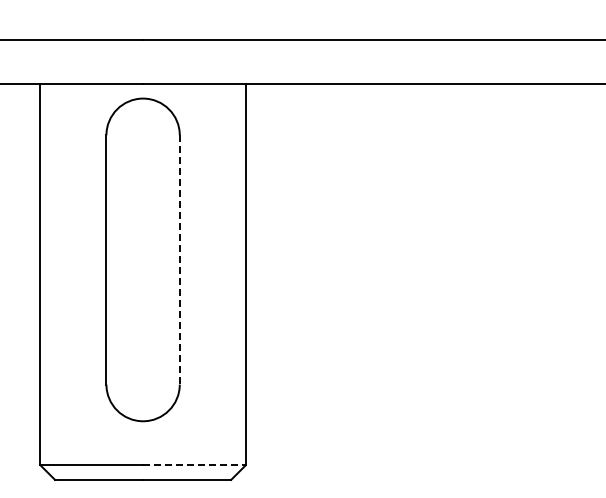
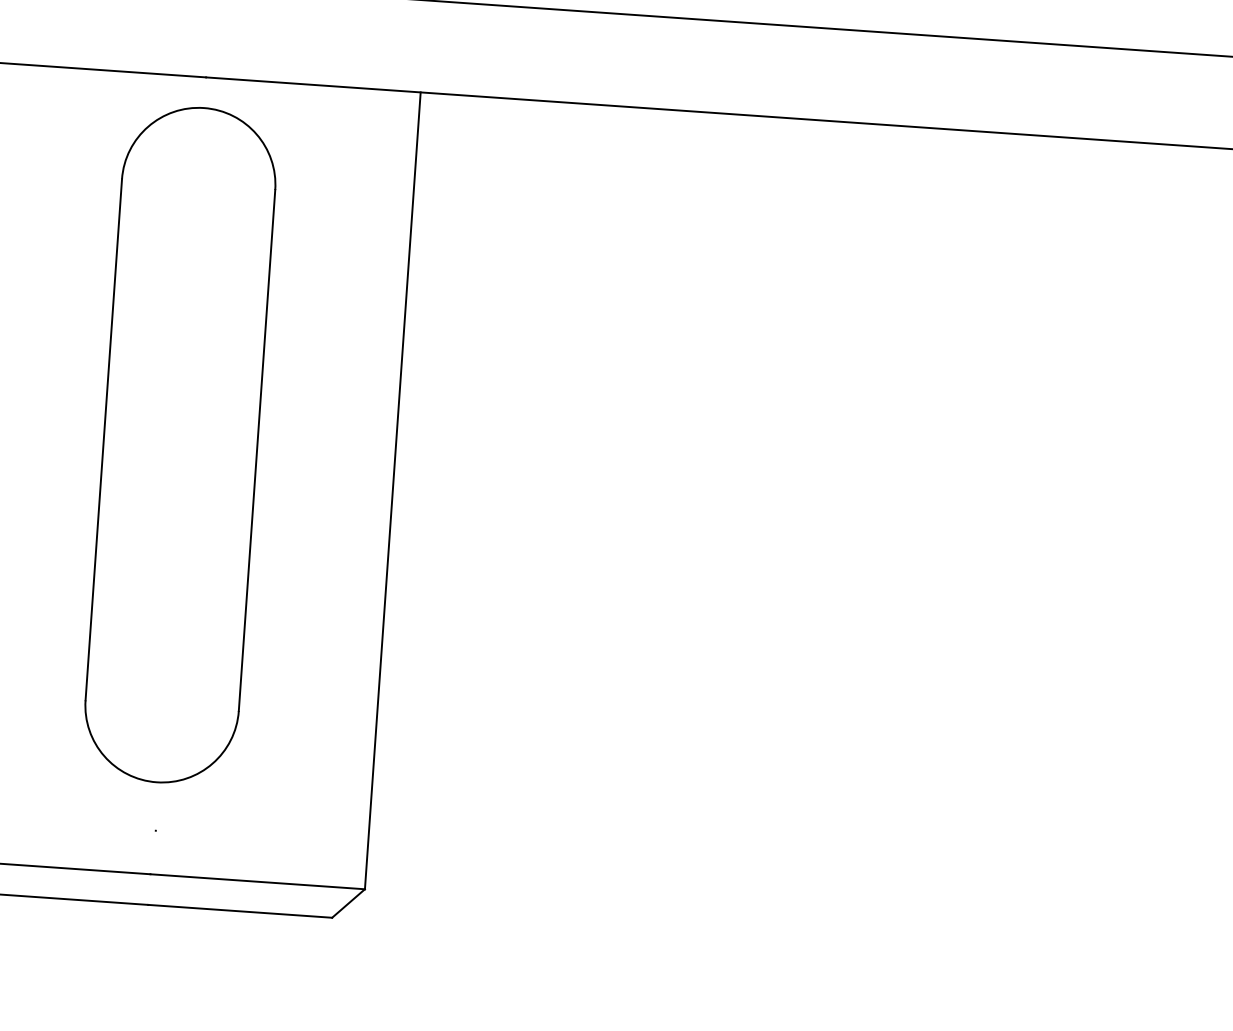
line: (179, 259) -> (256, 449), dashed -> solid
line: (194, 465) -> (257, 882), dashed -> solid

